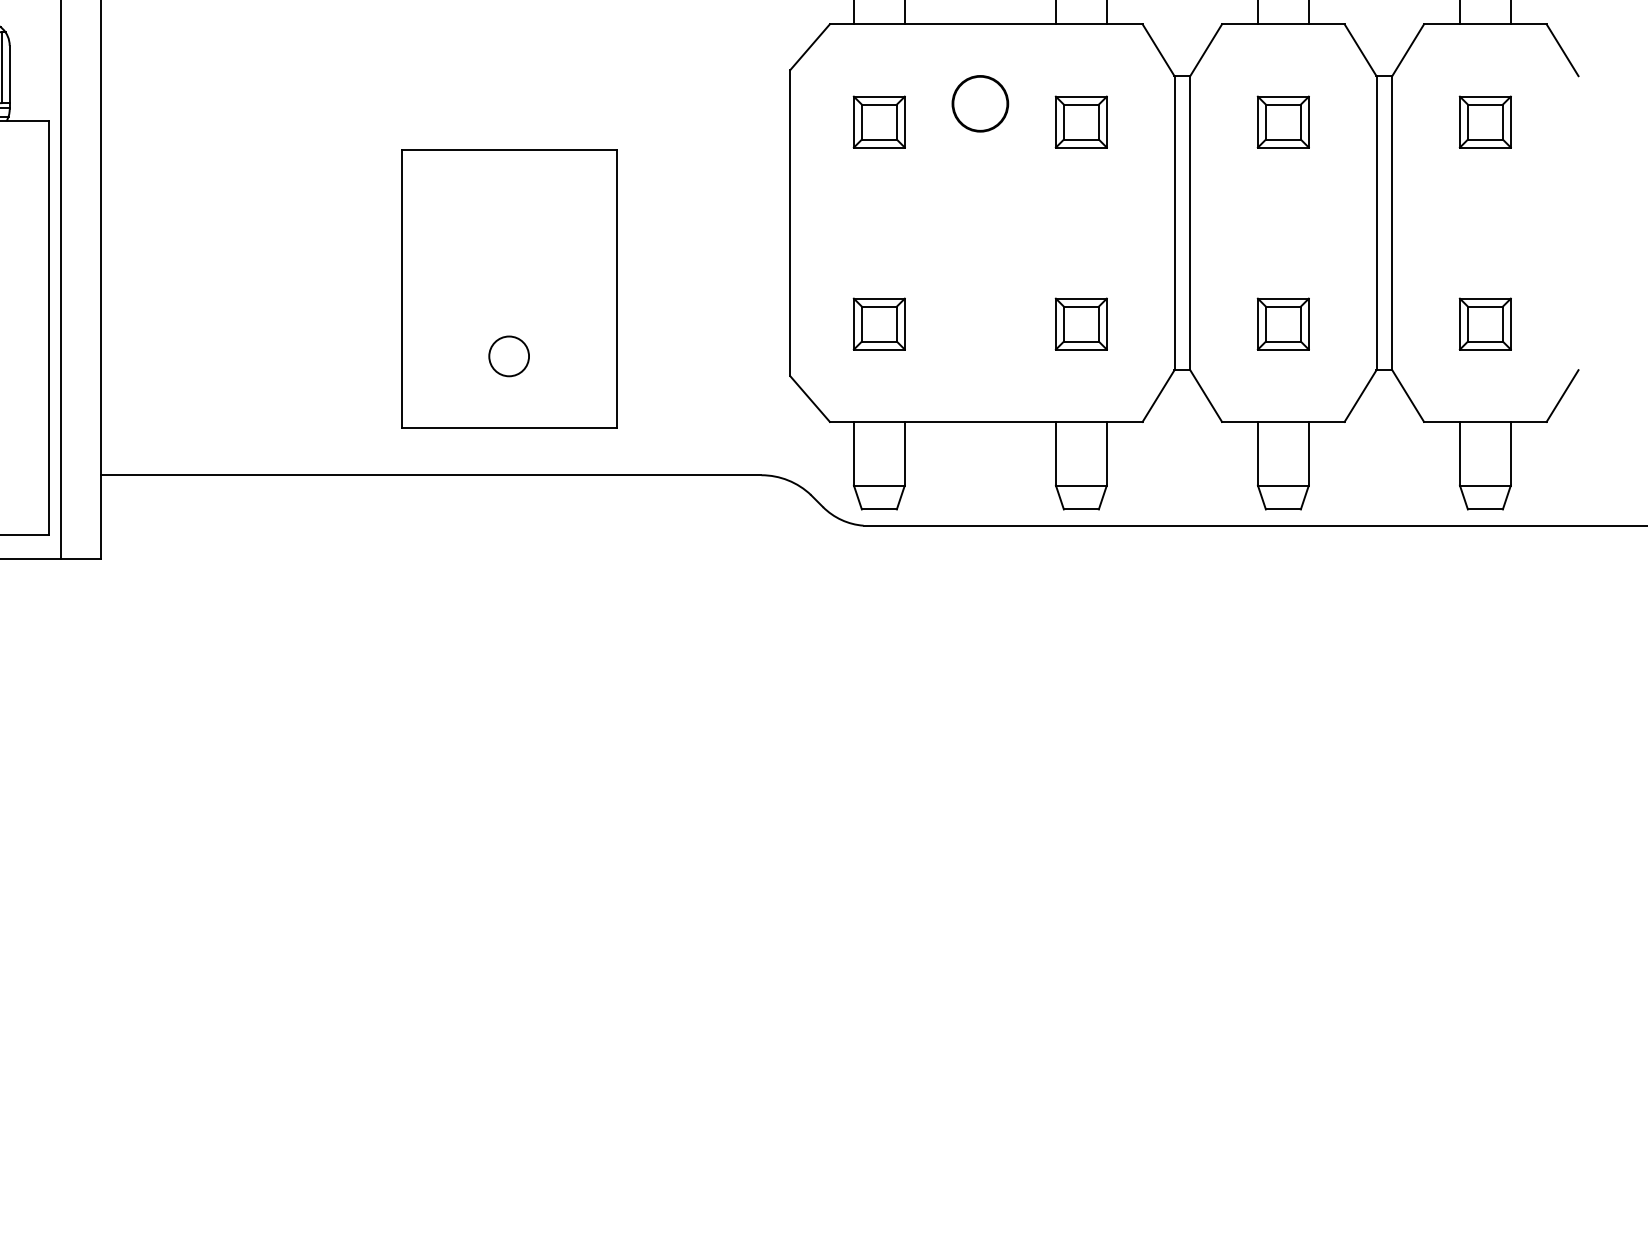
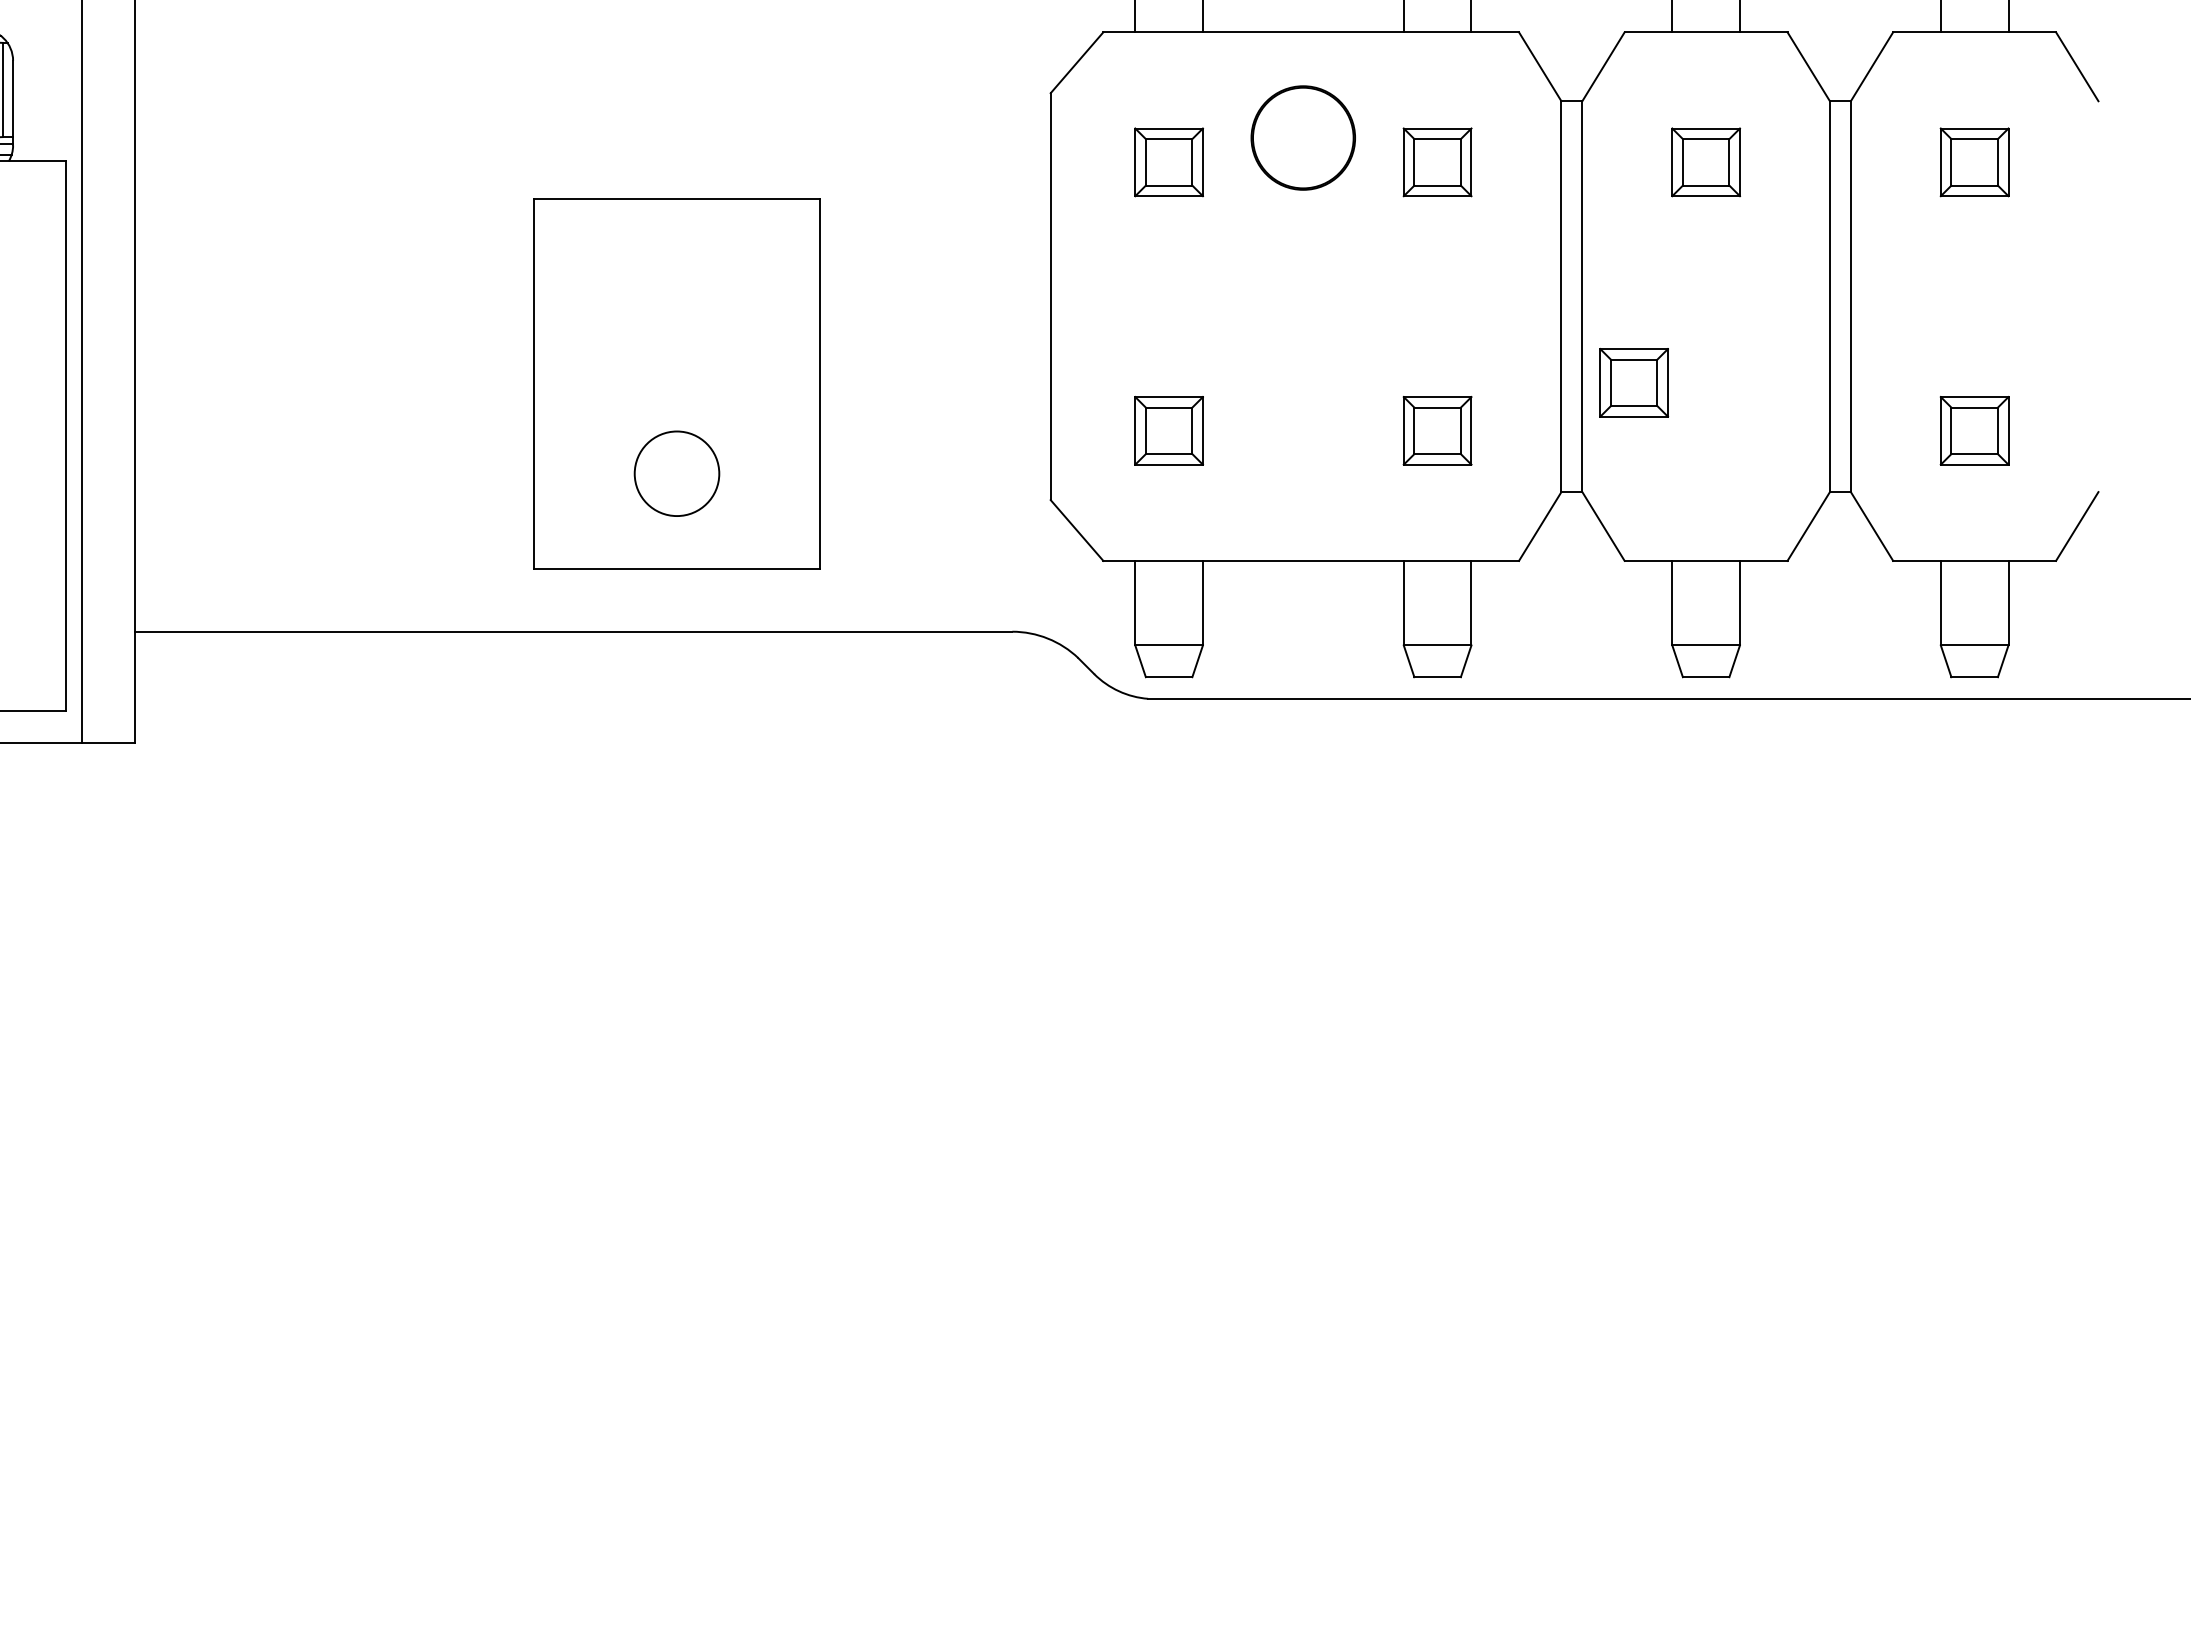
circle: (980, 103) -> (1303, 137), size x1.4
part: (1283, 323) -> (1634, 382), moved
circle: (508, 356) -> (676, 473), size x1.6

